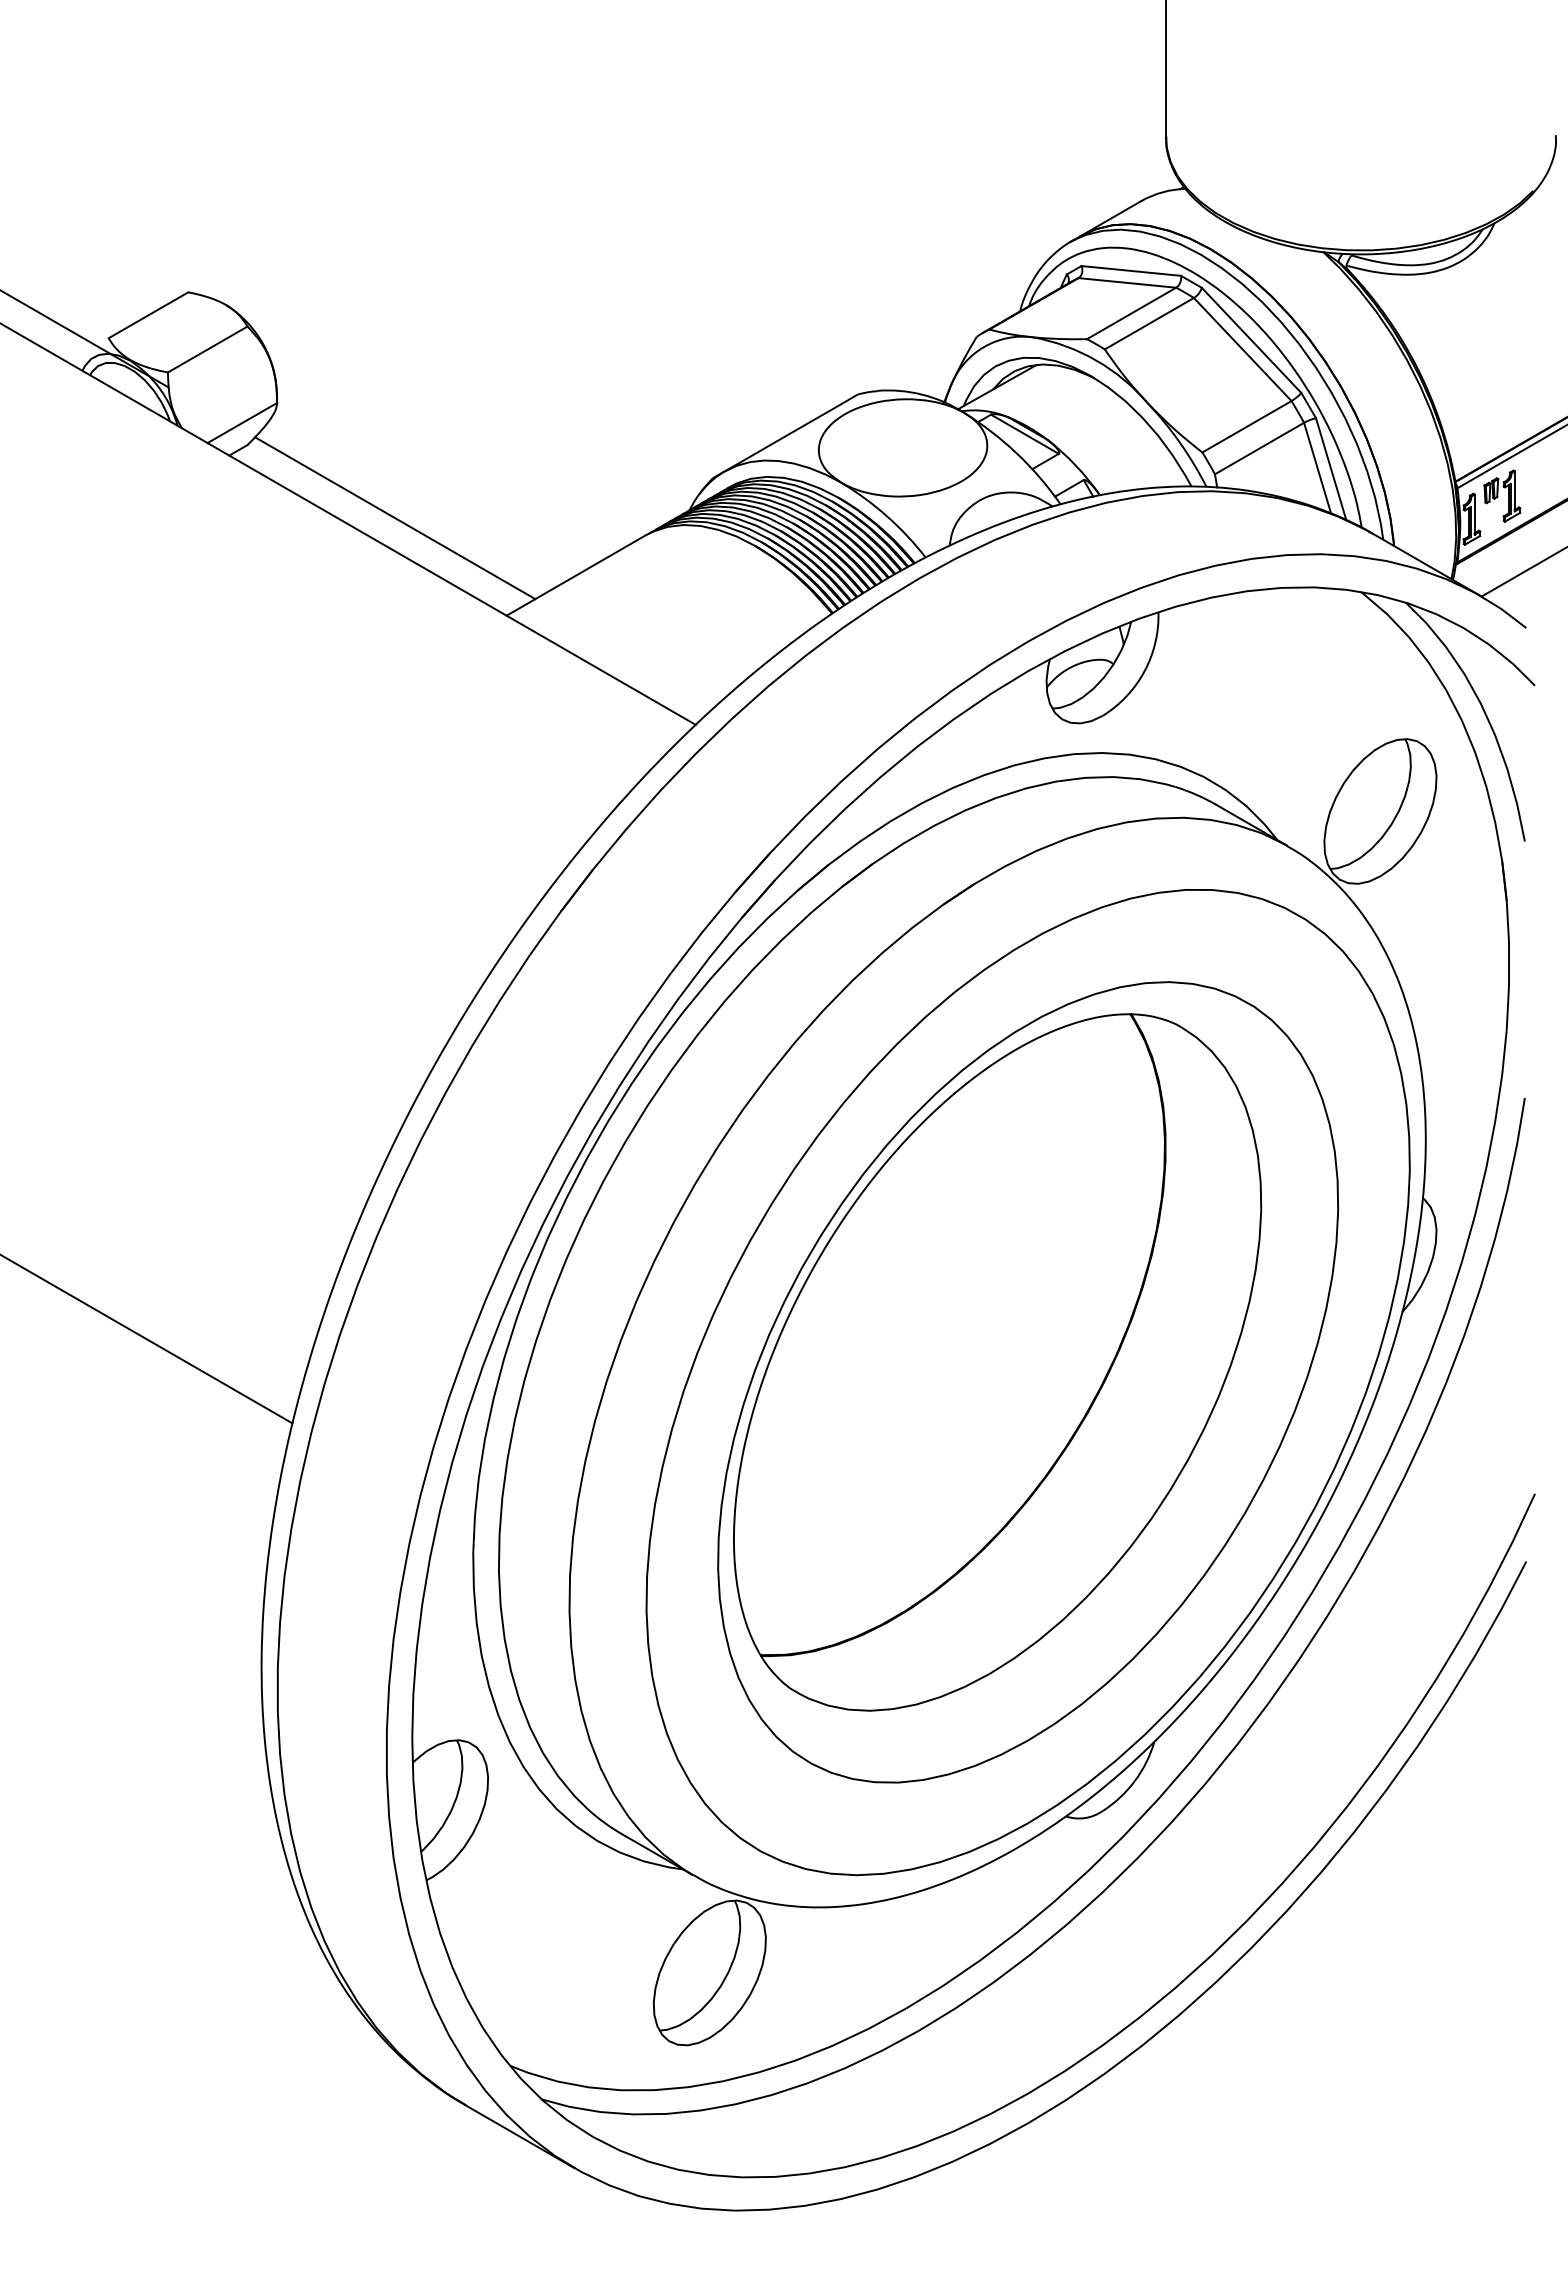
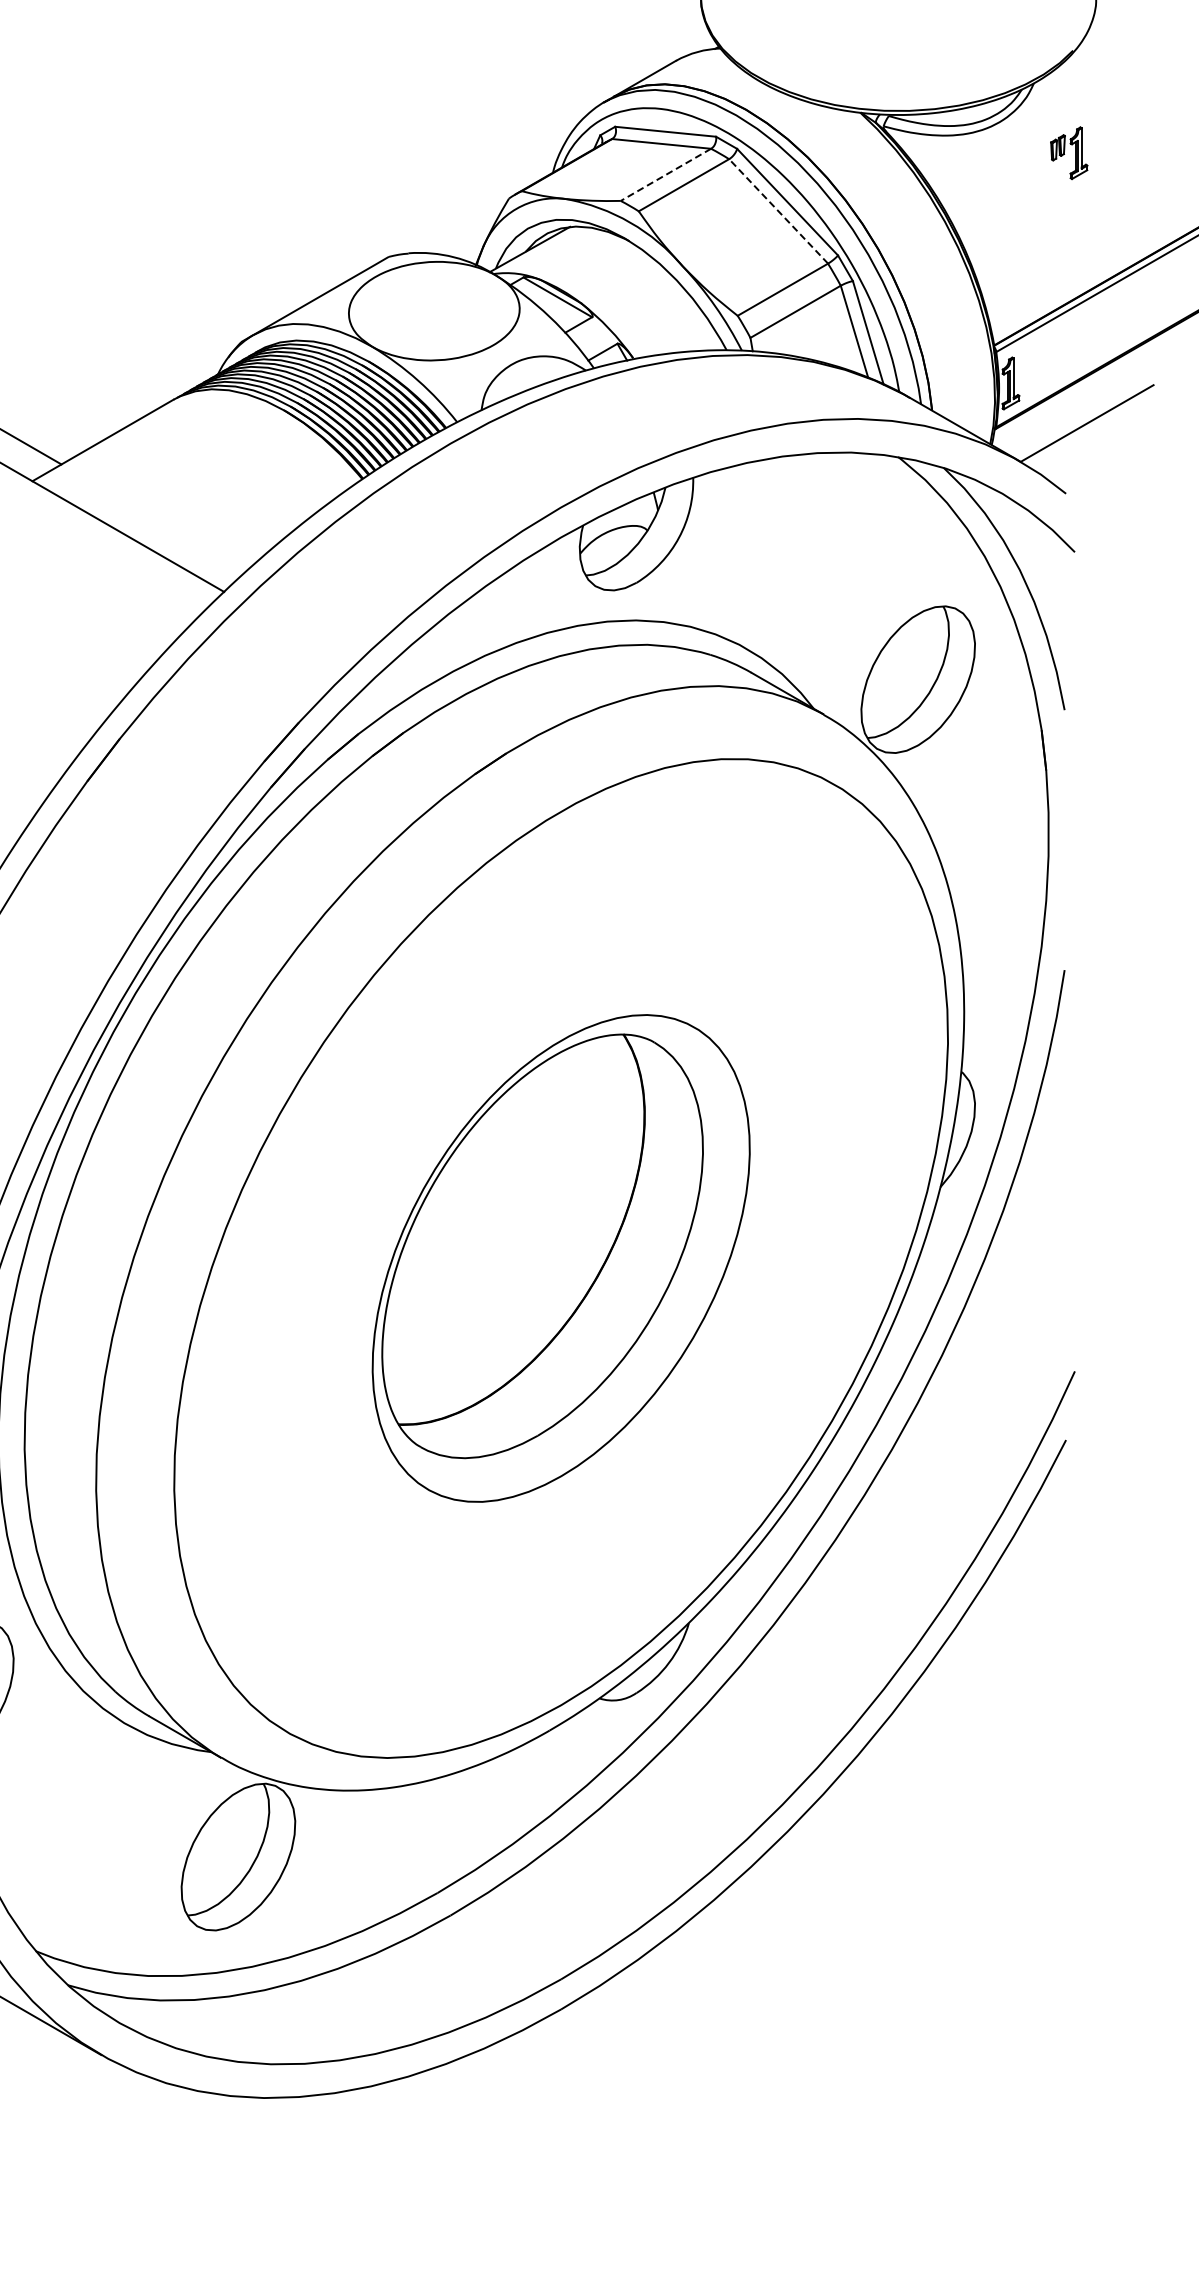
line: (1131, 313) -> (665, 174), solid -> dashed
line: (1242, 349) -> (778, 211), solid -> dashed
part: (1502, 495) -> (1069, 152), moved
part: (1028, 1382) -> (561, 1258), size x0.6

